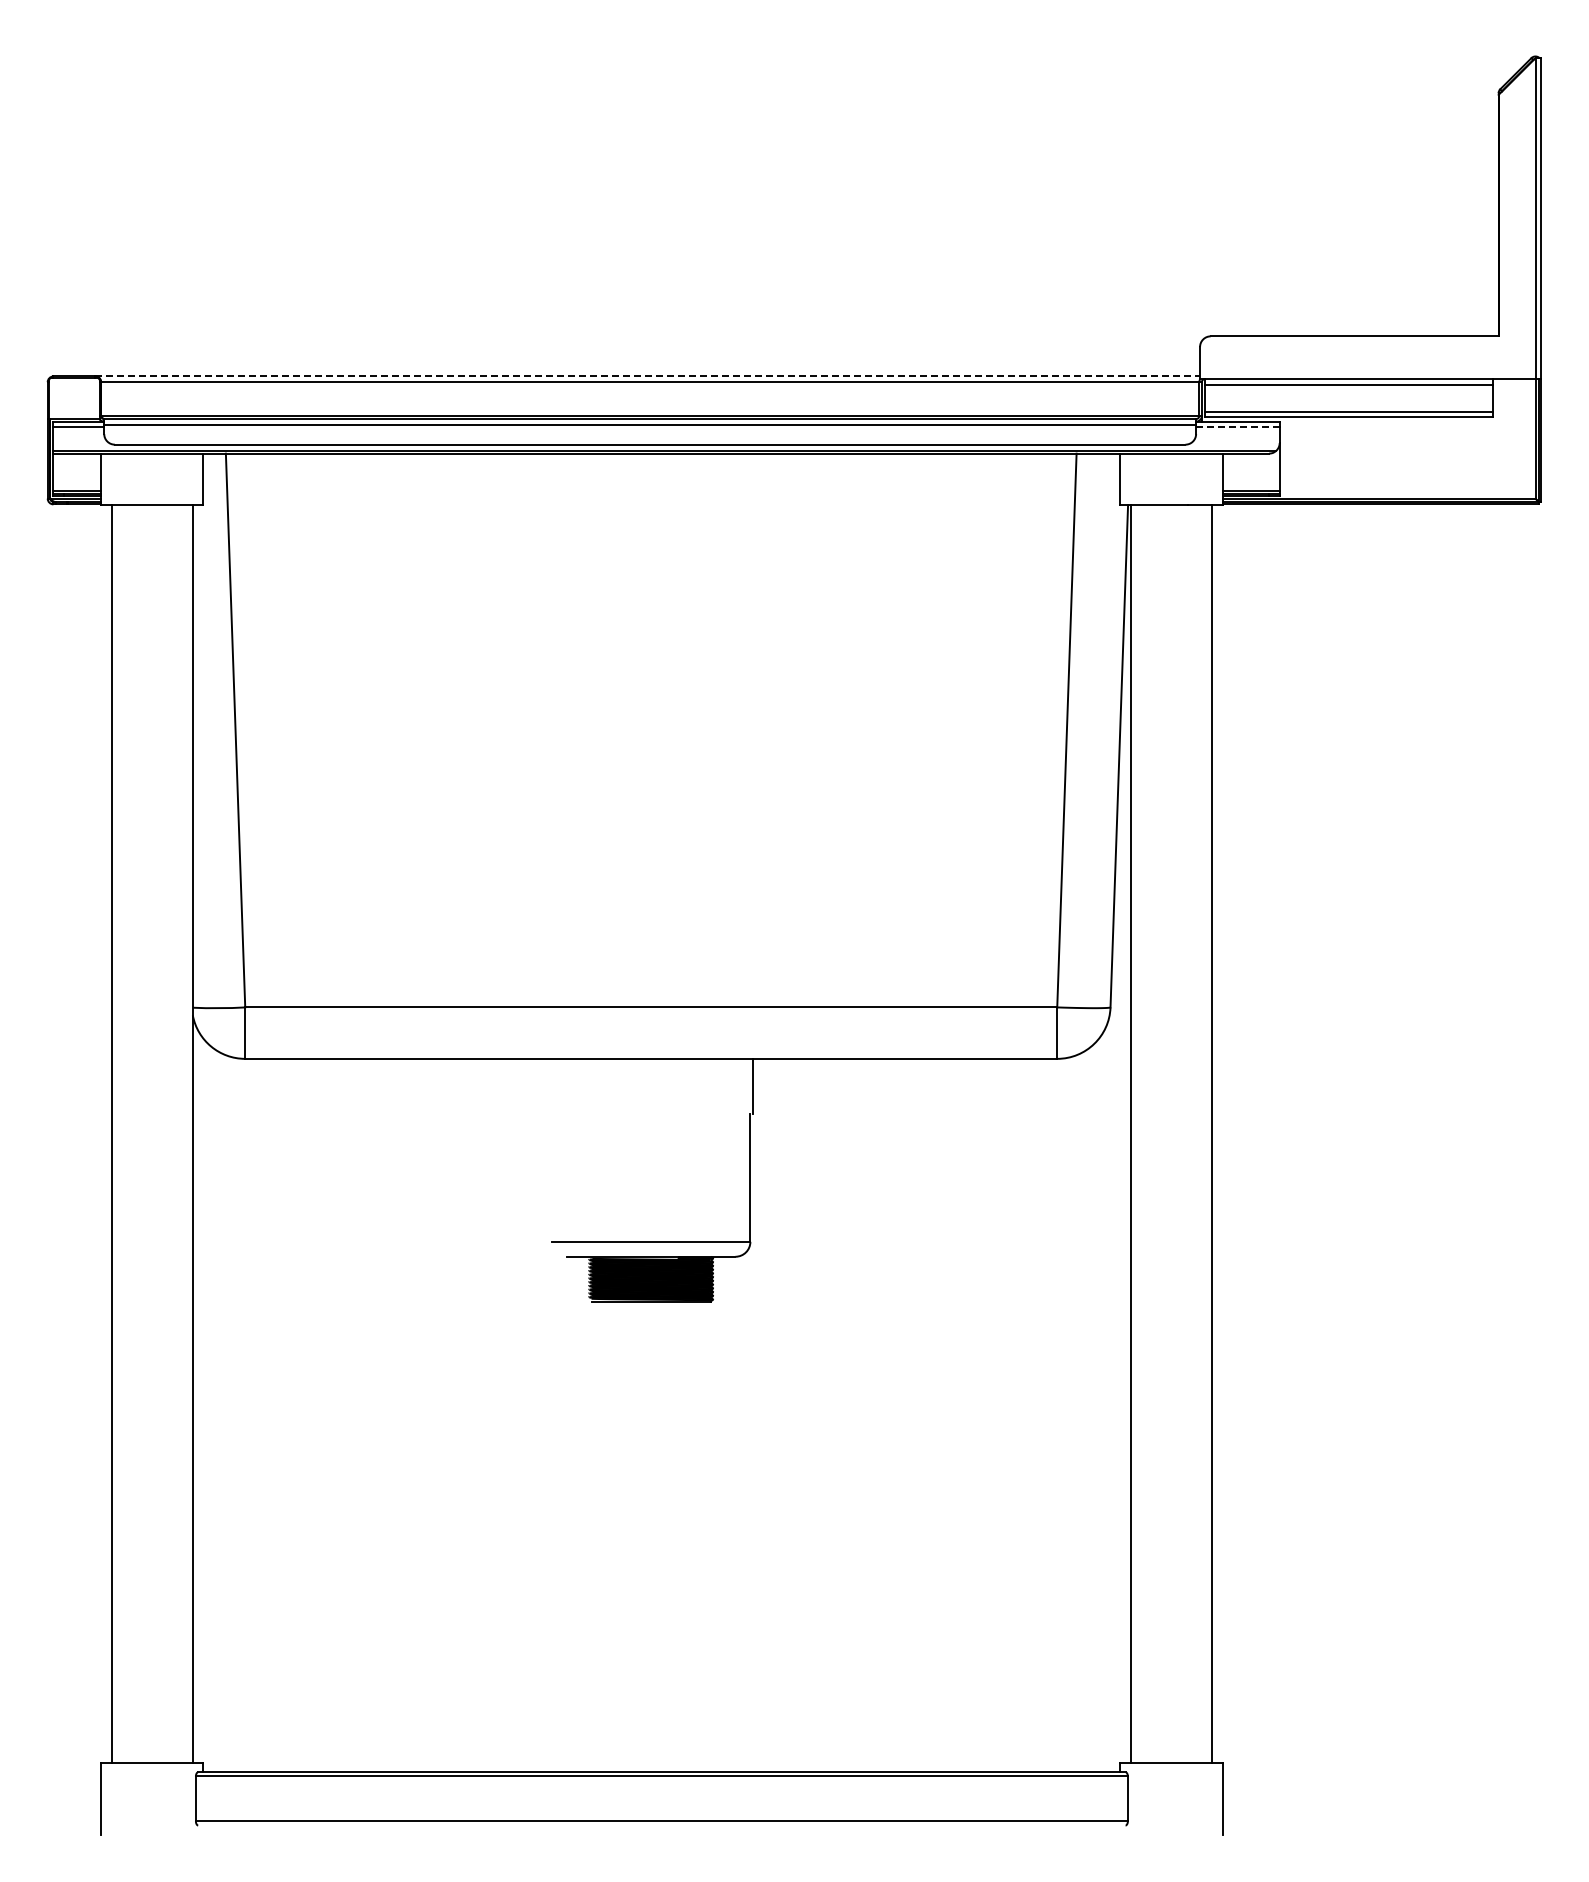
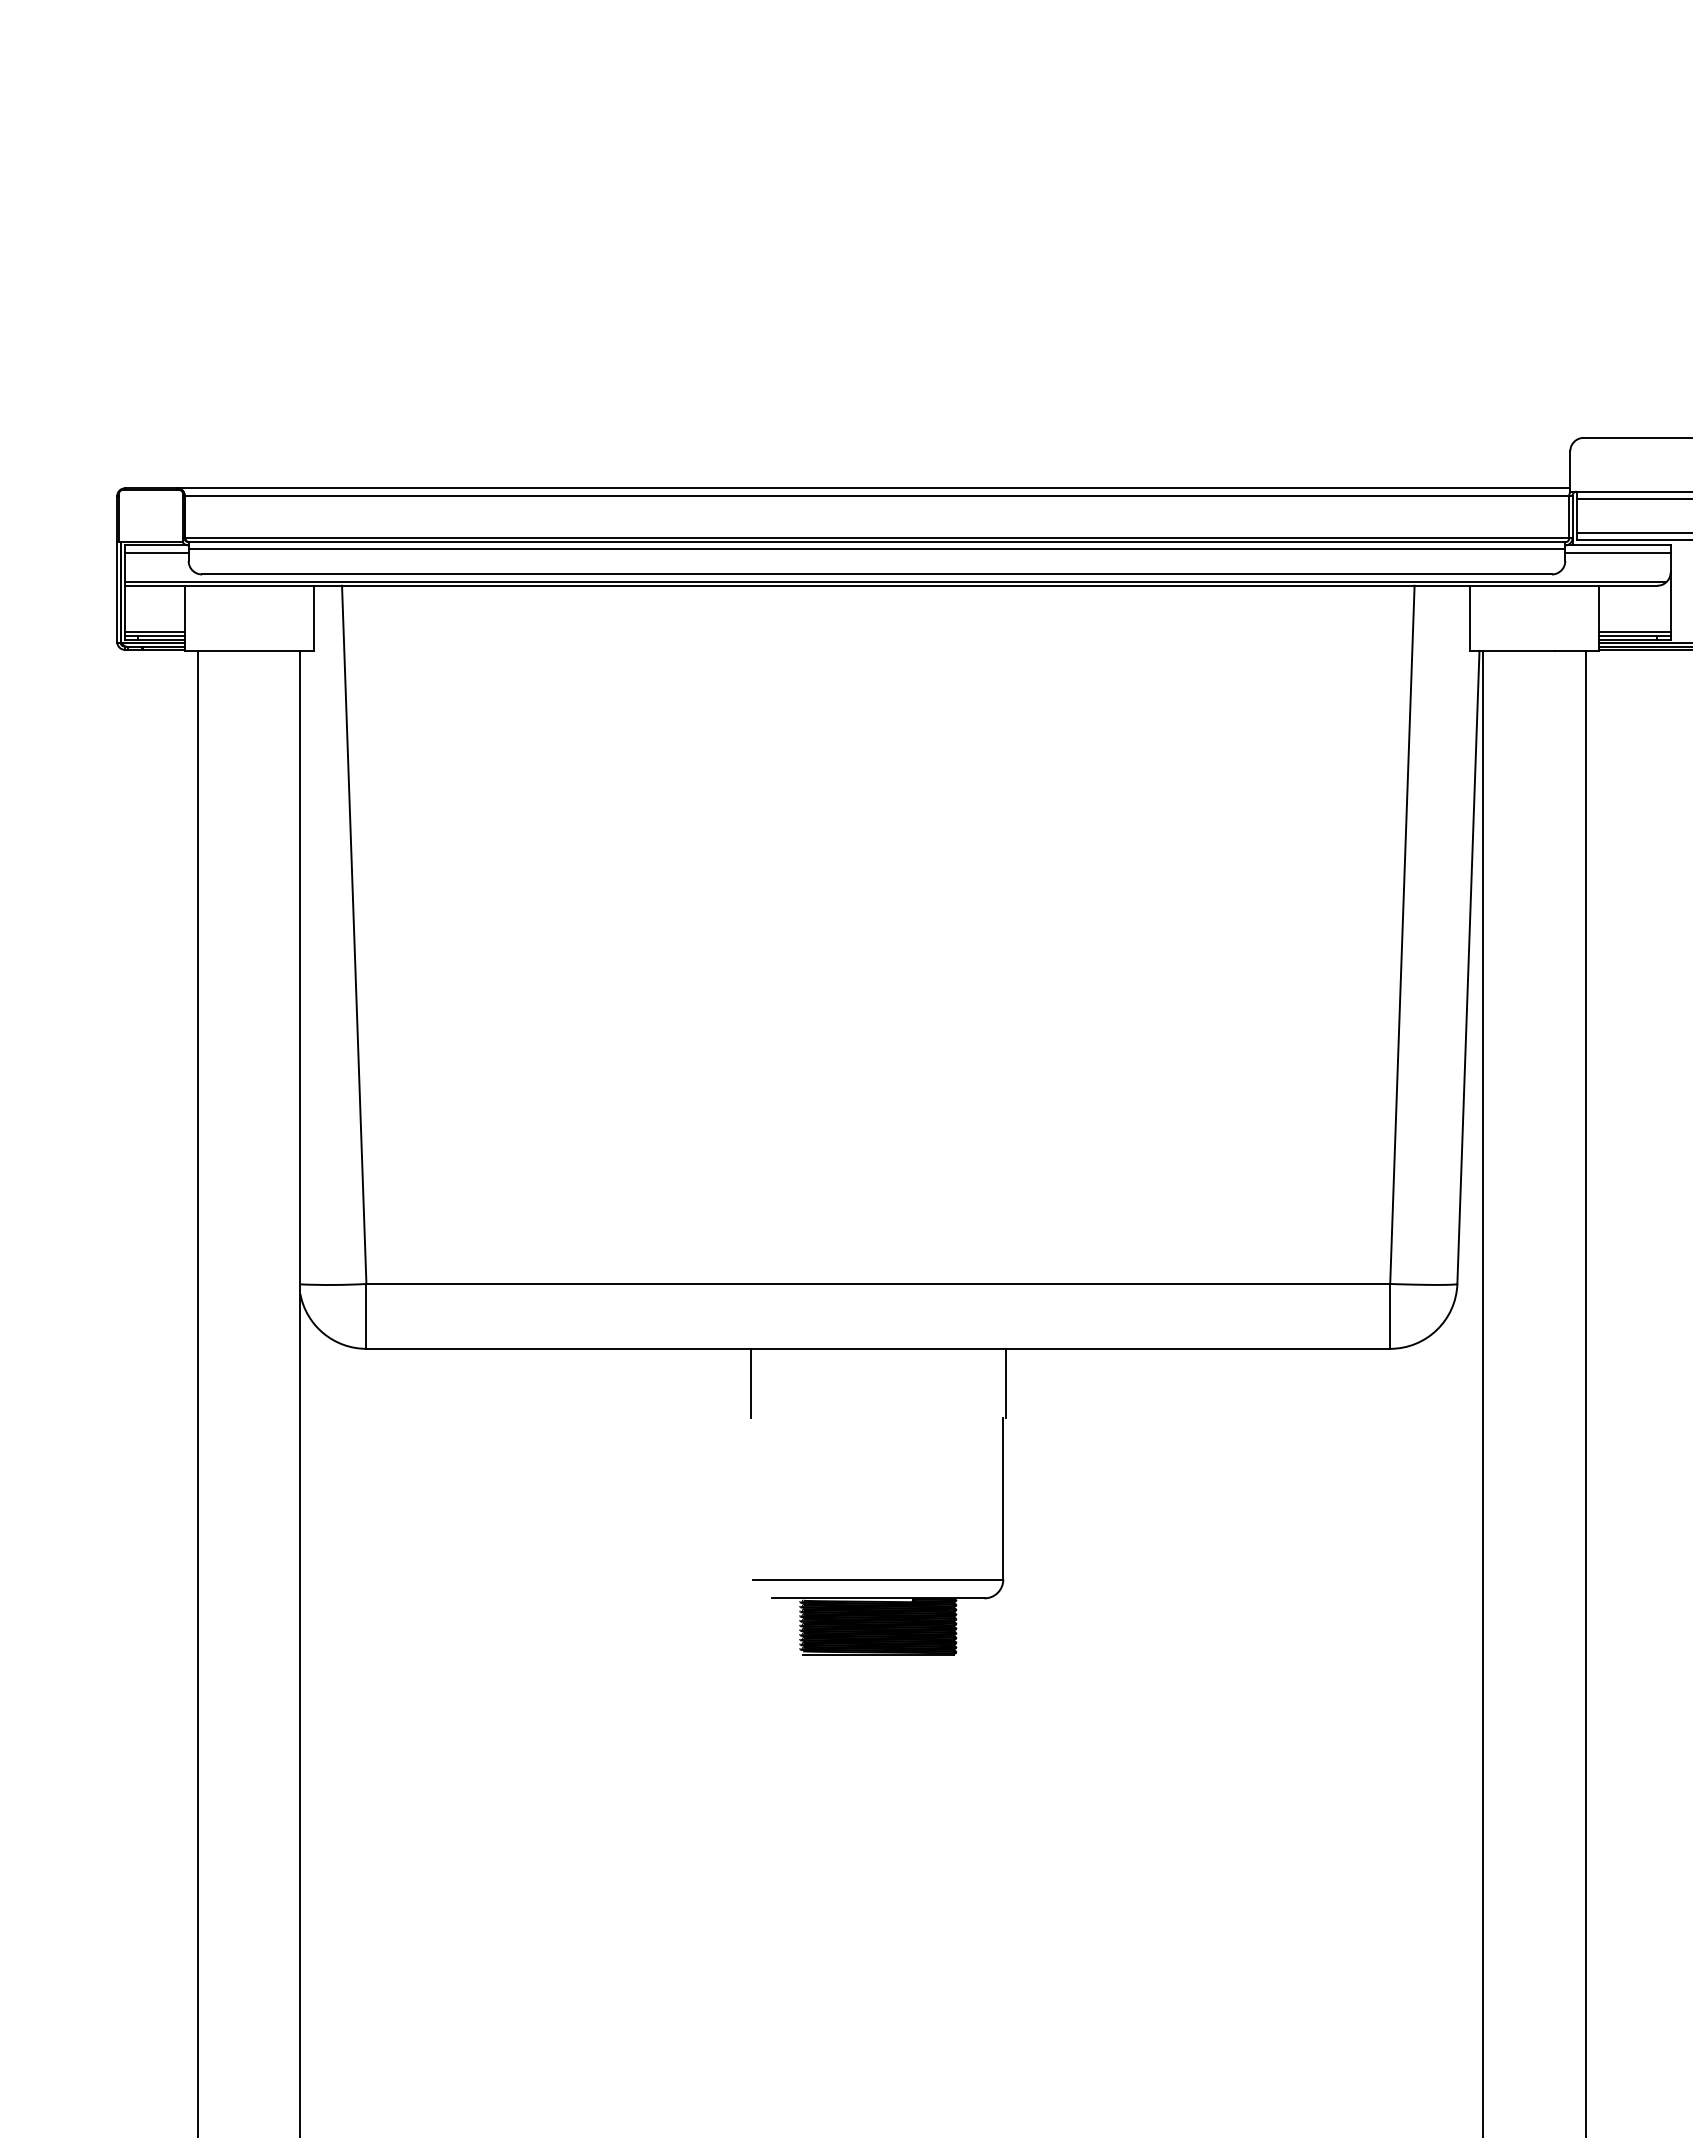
line: (648, 376) -> (874, 488), dashed -> solid
line: (1237, 427) -> (1617, 552), dashed -> solid
line: (549, 1085) -> (750, 1382), added

